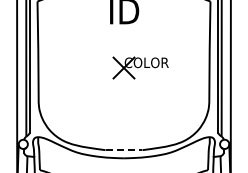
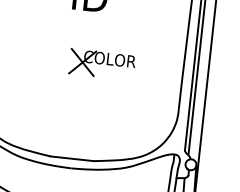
line: (124, 150) -> (72, 159), dashed -> solid

